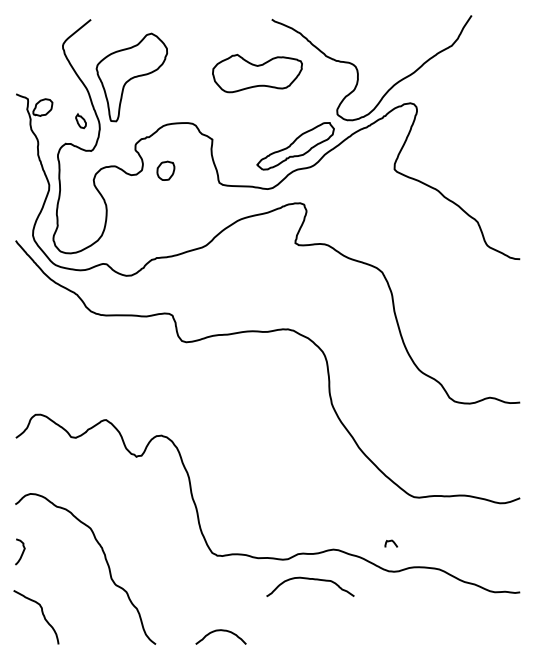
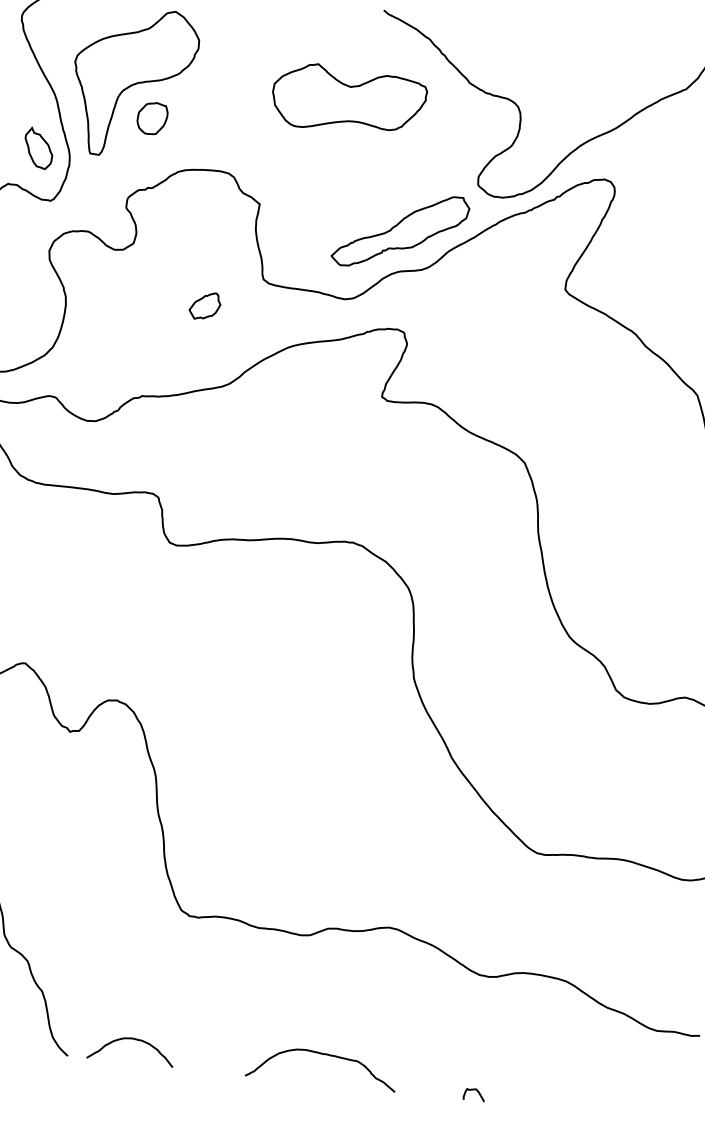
part: (80, 120) -> (37, 146), size x1.67
part: (165, 170) -> (151, 117), moved
part: (186, 201) -> (203, 305), added
curve: (392, 542) -> (476, 1092), moved
curve: (310, 579) -> (323, 1054), moved
curve: (220, 631) -> (131, 1040), moved

